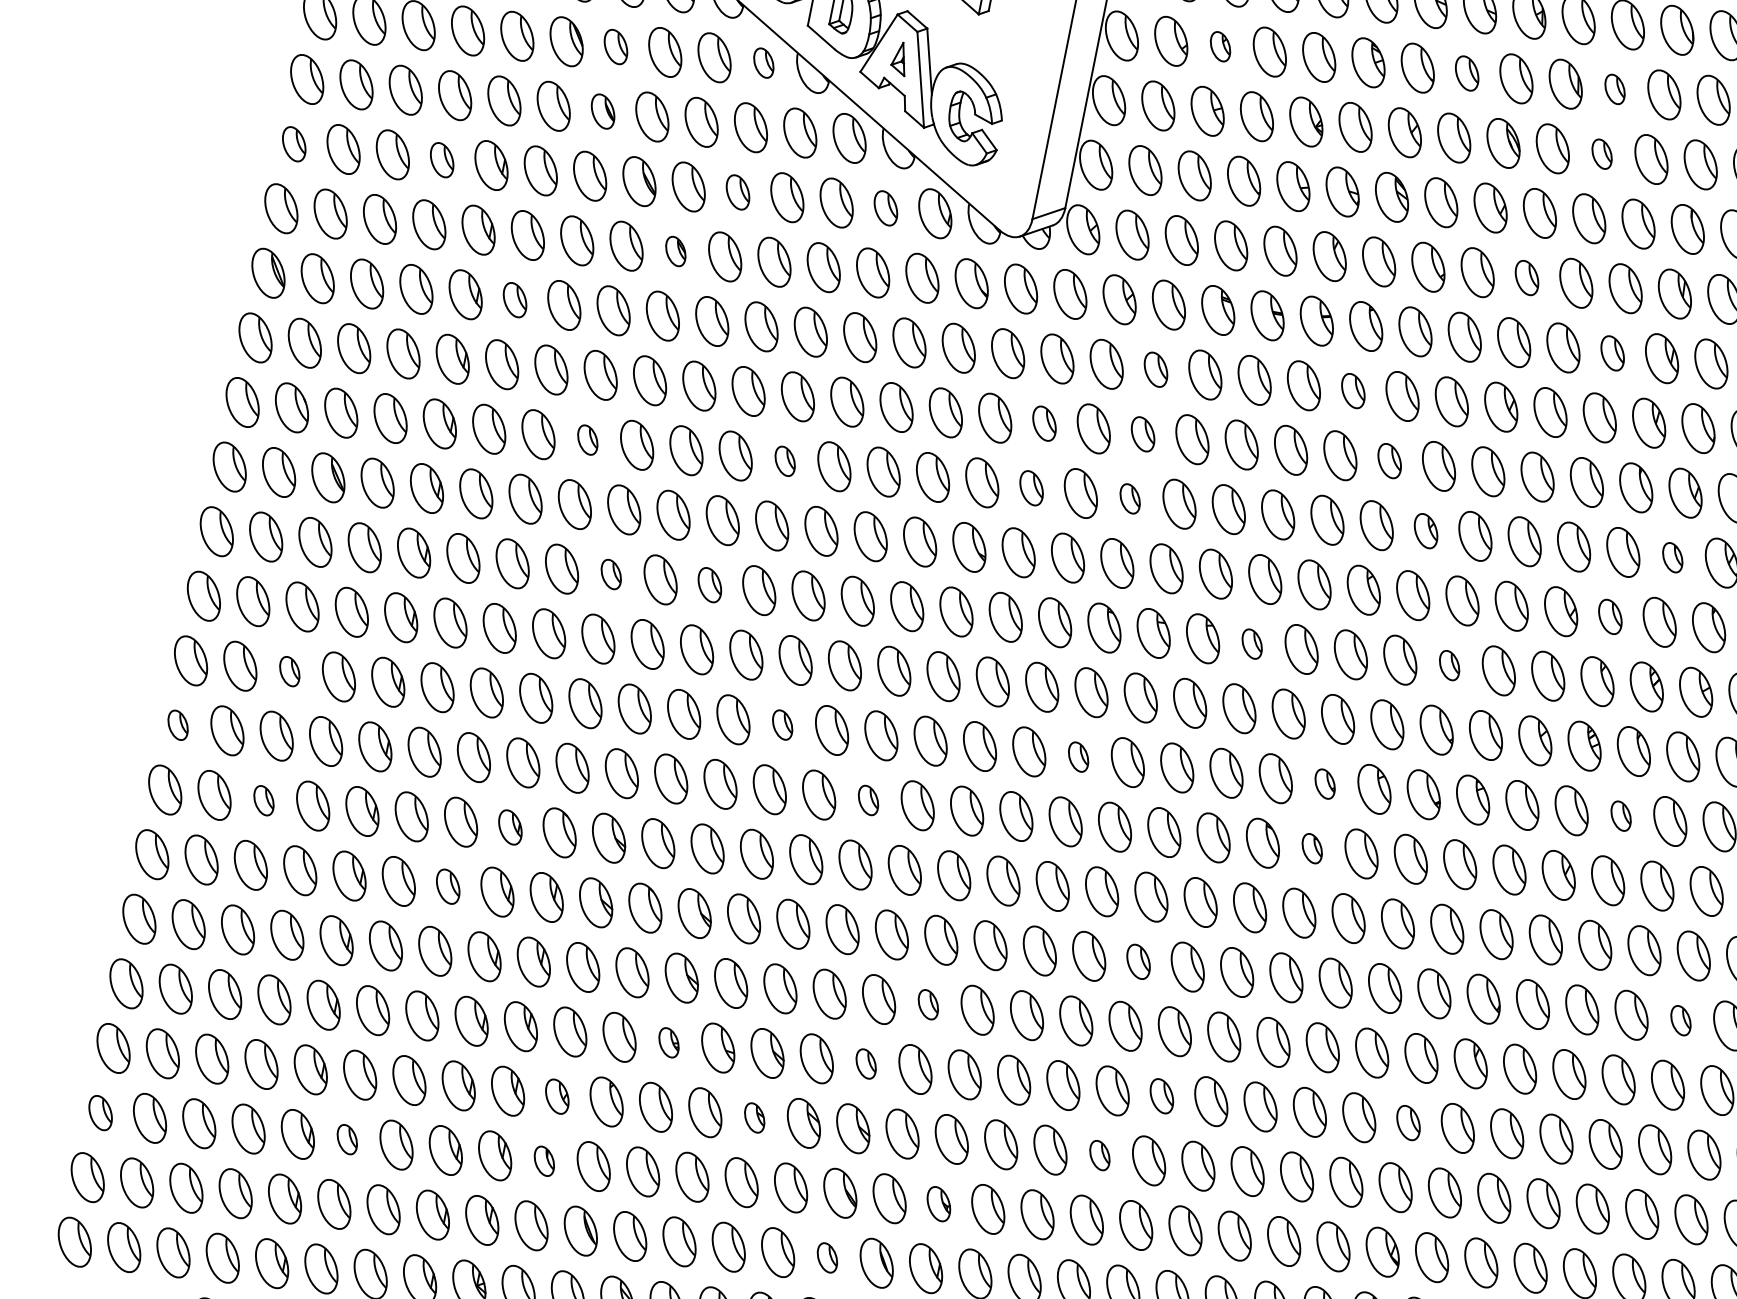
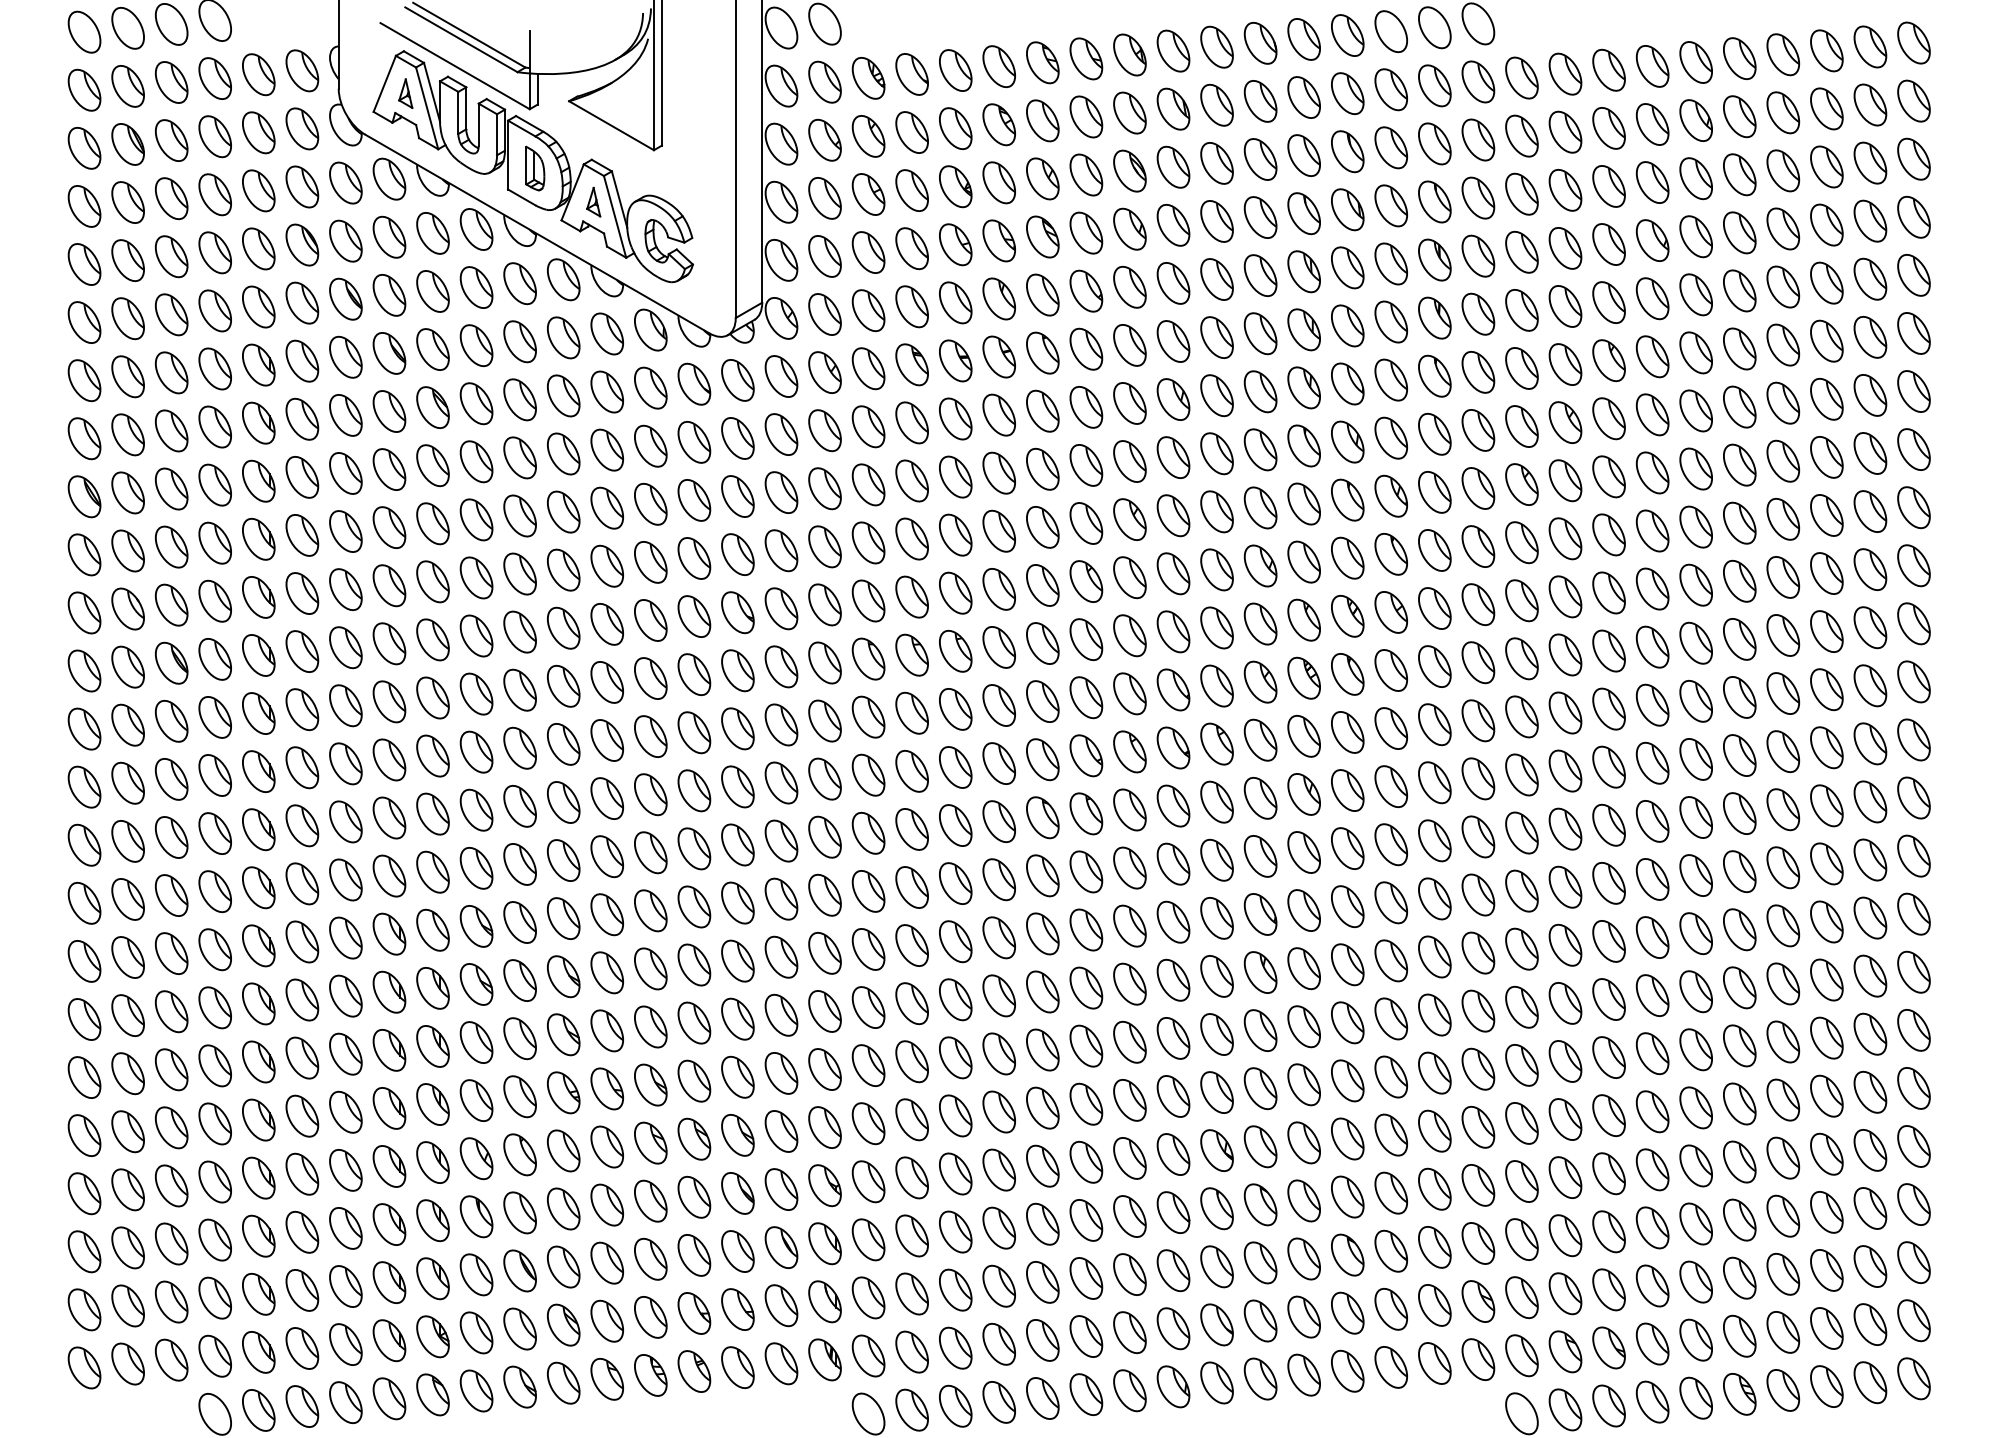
part: (615, 46) -> (345, 240), size x1.43
part: (1220, 46) -> (868, 136), size x1.67
part: (763, 63) -> (476, 229), size x1.67
part: (1467, 73) -> (1086, 116), size x1.43
part: (1614, 88) -> (1216, 104), size x1.67
part: (602, 110) -> (345, 298), size x1.43
part: (294, 143) -> (84, 380), size x1.43
part: (1601, 154) -> (1216, 163), size x1.67
part: (441, 159) -> (214, 368), size x1.43
part: (738, 192) -> (476, 345), size x1.43
part: (885, 207) -> (606, 333), size x1.43
part: (675, 251) -> (432, 407), size x1.67
part: (1527, 278) -> (1173, 283), size x1.43
part: (515, 300) -> (302, 477), size x1.43
part: (1612, 353) -> (1260, 333), size x1.43
part: (1155, 369) -> (868, 426), size x1.43
part: (1353, 390) -> (1042, 410), size x1.43
part: (1044, 423) -> (781, 492), size x1.43
part: (1143, 433) -> (868, 484), size x1.43
part: (587, 439) -> (389, 585), size x1.67
part: (784, 460) -> (563, 569), size x1.67
part: (1389, 461) -> (1086, 465), size x1.43
part: (1031, 487) -> (781, 550), size x1.43
part: (1130, 498) -> (868, 542), size x1.67
part: (1425, 530) -> (1129, 519), size x1.43
part: (1672, 556) -> (1347, 499), size x1.67
part: (610, 573) -> (432, 697), size x1.67
part: (709, 584) -> (519, 689), size x1.43
part: (1609, 616) -> (1303, 561), size x1.43
part: (1251, 644) -> (998, 647), size x1.67
part: (1449, 665) -> (1173, 631), size x1.67
part: (289, 671) -> (171, 837), size x1.67
part: (178, 724) -> (84, 902), size x1.67
part: (781, 724) -> (606, 798), size x1.67
part: (1078, 756) -> (868, 774), size x1.67
part: (1325, 783) -> (1086, 755), size x1.67
part: (263, 800) -> (171, 953), size x1.67
part: (868, 800) -> (694, 848), size x1.67
part: (1620, 816) -> (1347, 732), size x1.67
part: (510, 826) -> (389, 933), size x1.43
part: (1312, 848) -> (1086, 813), size x1.67
part: (447, 885) -> (345, 995), size x1.43
part: (1138, 961) -> (955, 941), size x1.43
part: (928, 1003) -> (781, 1014), size x1.67
part: (1680, 1020) -> (1434, 898), size x1.67
part: (668, 1042) -> (563, 1092), size x1.67
part: (865, 1063) -> (737, 1076), size x1.67
part: (1161, 1095) -> (998, 1053), size x1.43
part: (557, 1096) -> (476, 1158), size x1.43
part: (100, 1112) -> (84, 1251), size x1.43
part: (754, 1117) -> (650, 1142), size x1.67
part: (1407, 1122) -> (1216, 1034), size x1.43
part: (347, 1138) -> (302, 1231), size x1.67
part: (1099, 1155) -> (955, 1115), size x1.67
part: (544, 1160) -> (476, 1216), size x1.67
part: (938, 1203) -> (824, 1185), size x1.43
part: (826, 1257) -> (737, 1251), size x1.67

